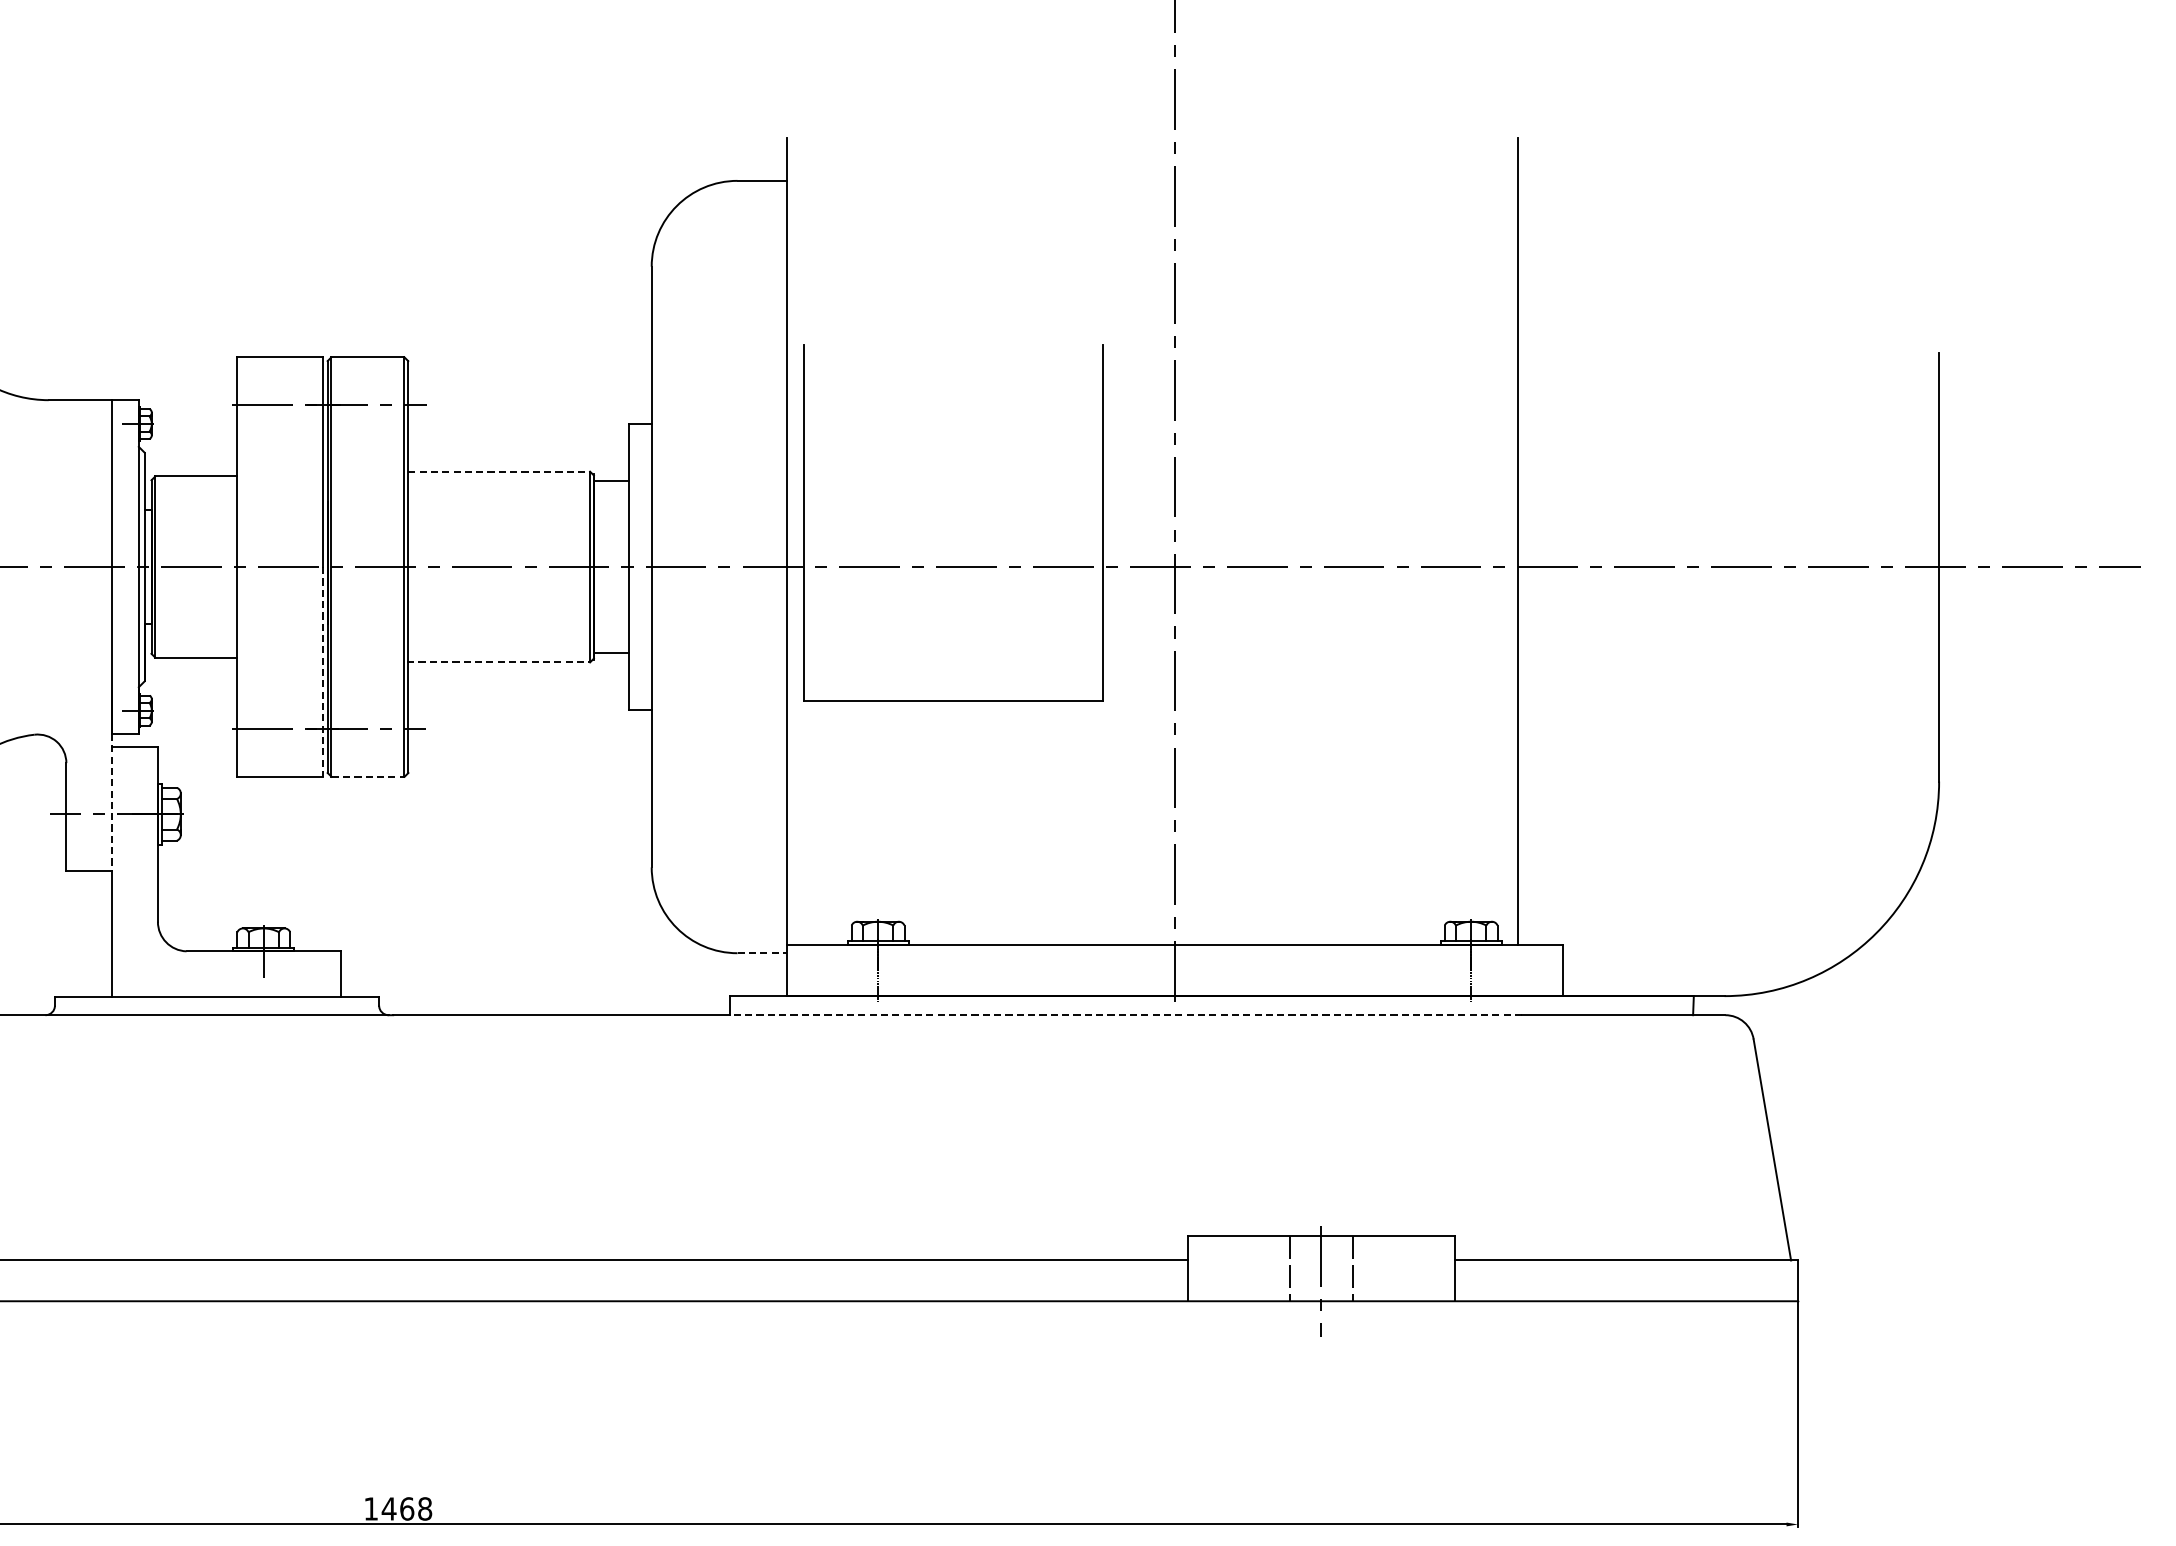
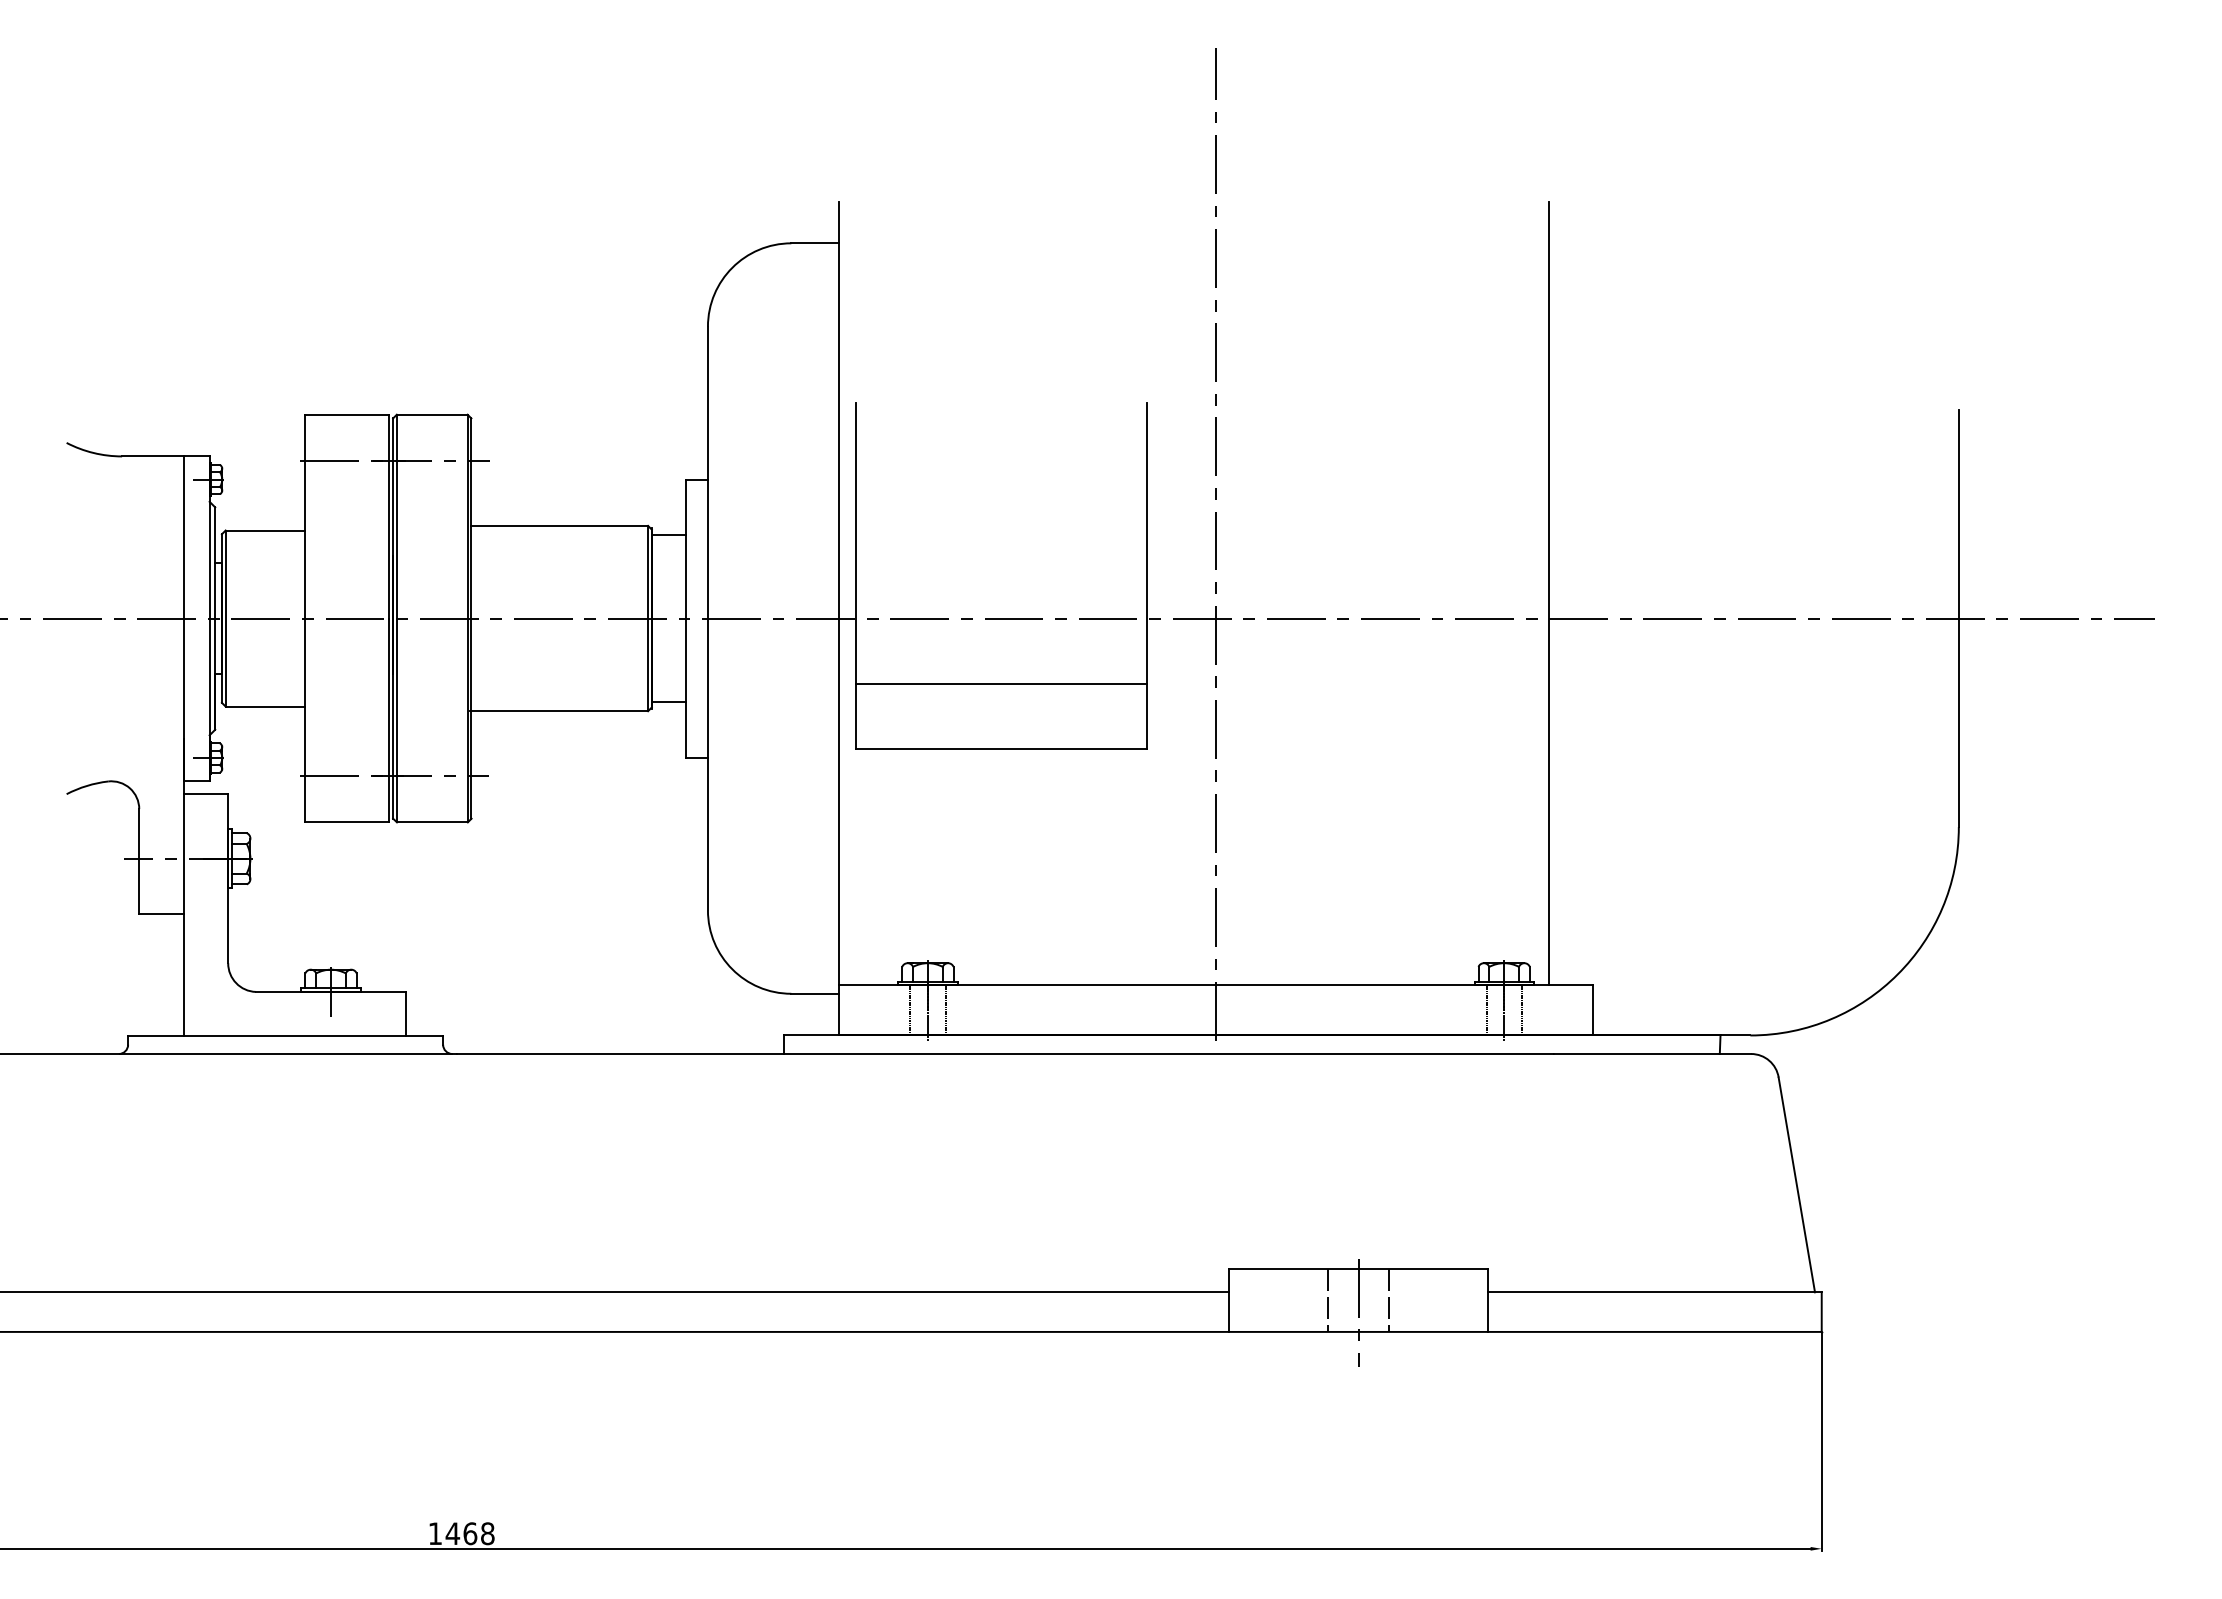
line: (499, 471) -> (560, 525), dashed -> solid
line: (952, 633) -> (1000, 683), added
line: (498, 662) -> (559, 711), dashed -> solid
line: (322, 671) -> (388, 720), dashed -> solid
line: (368, 776) -> (432, 822), dashed -> solid
line: (111, 802) -> (183, 847), dashed -> solid
line: (762, 952) -> (815, 993), dashed -> solid
line: (860, 970) -> (910, 1010), added
line: (896, 970) -> (945, 1010), added
line: (1452, 970) -> (1486, 1010), added
line: (1489, 970) -> (1521, 1010), added
line: (1125, 1015) -> (1168, 1054), dashed -> solid

